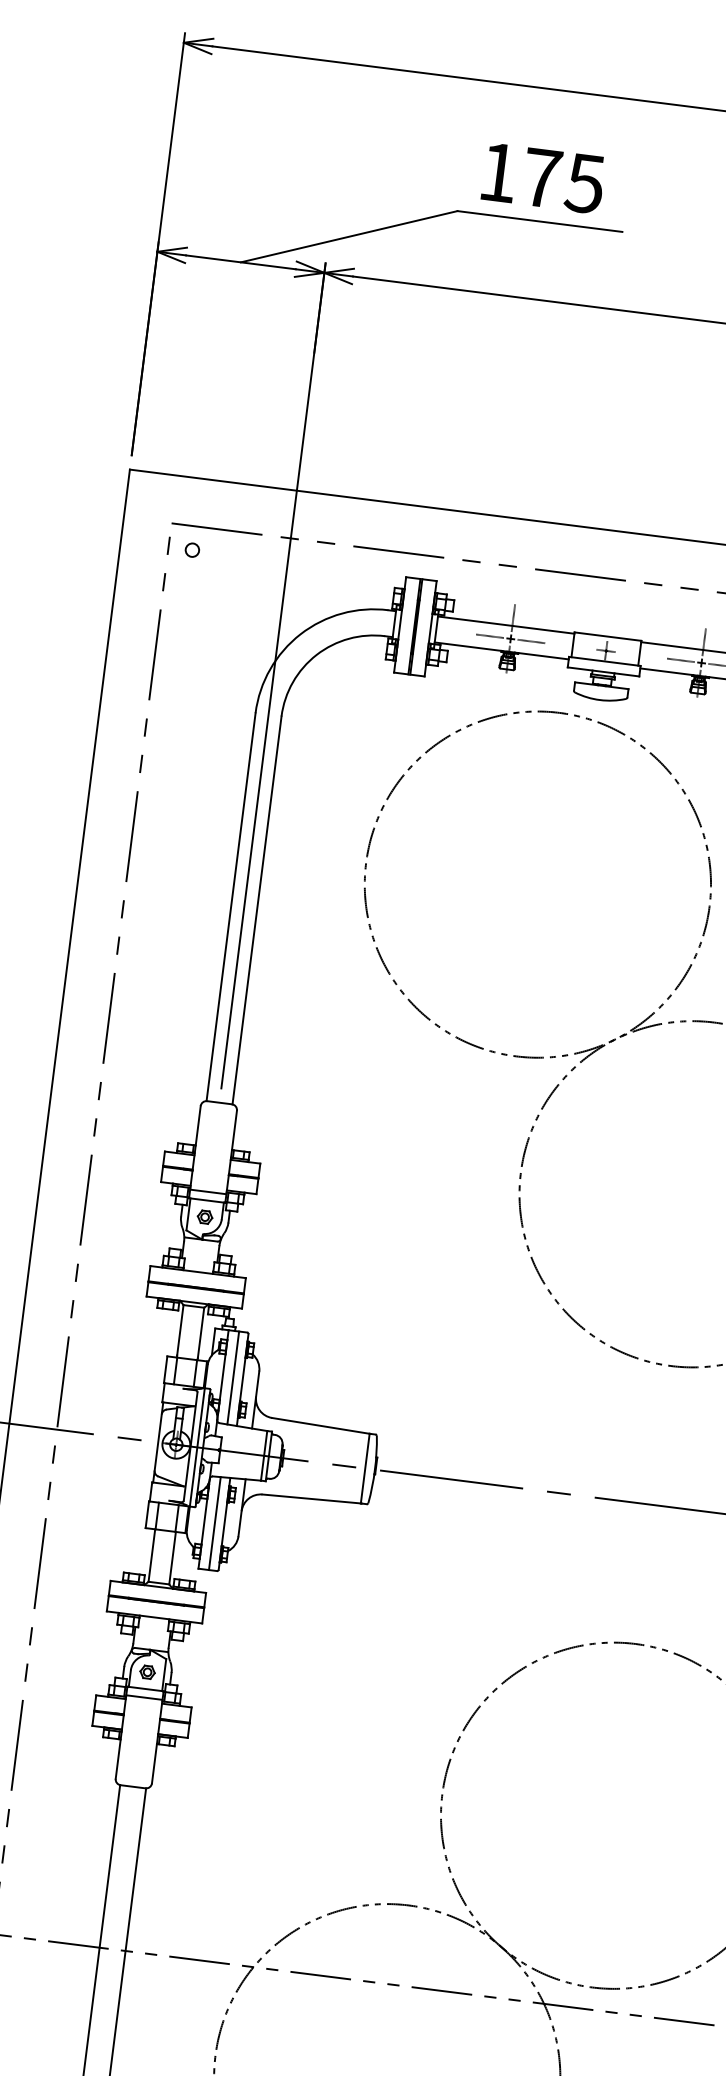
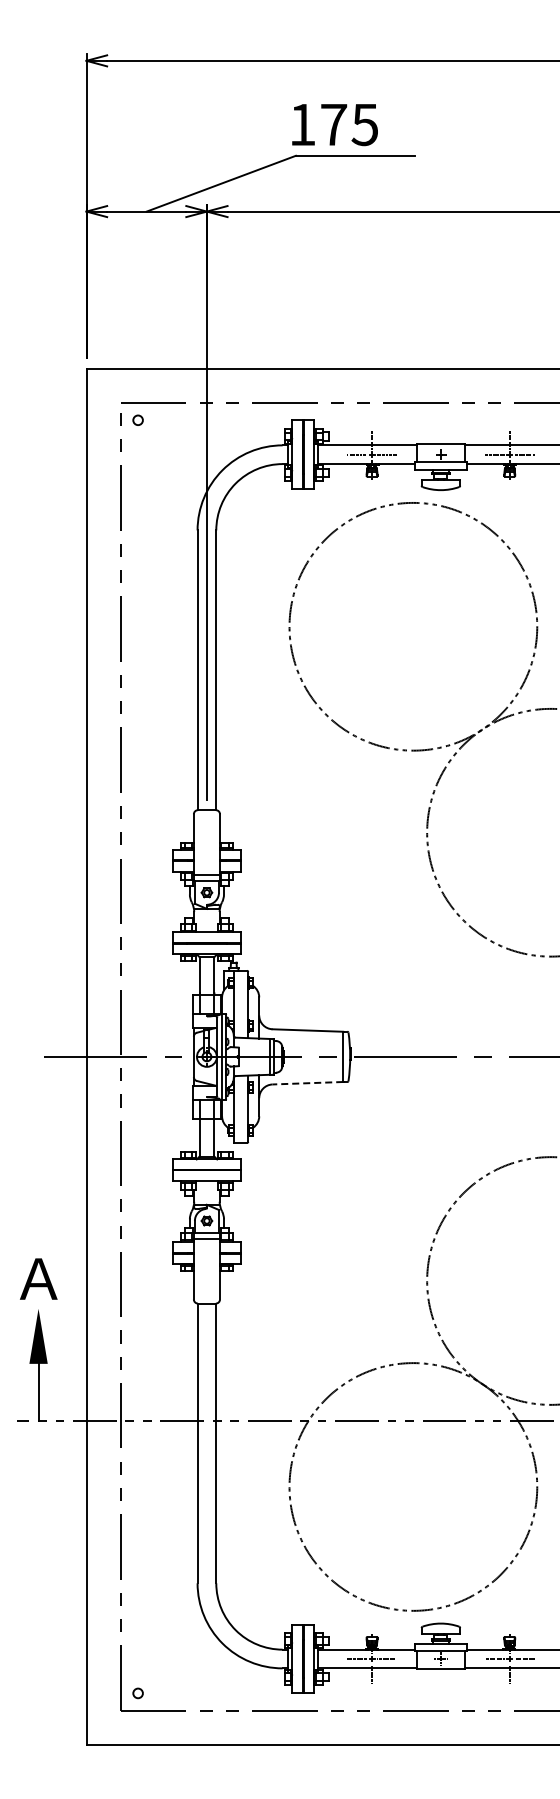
text: (542, 179) -> (334, 125), moved
line: (233, 1376) -> (241, 1003), removed
line: (311, 1499) -> (307, 1083), solid -> dashed
line: (215, 1522) -> (241, 1108), removed

